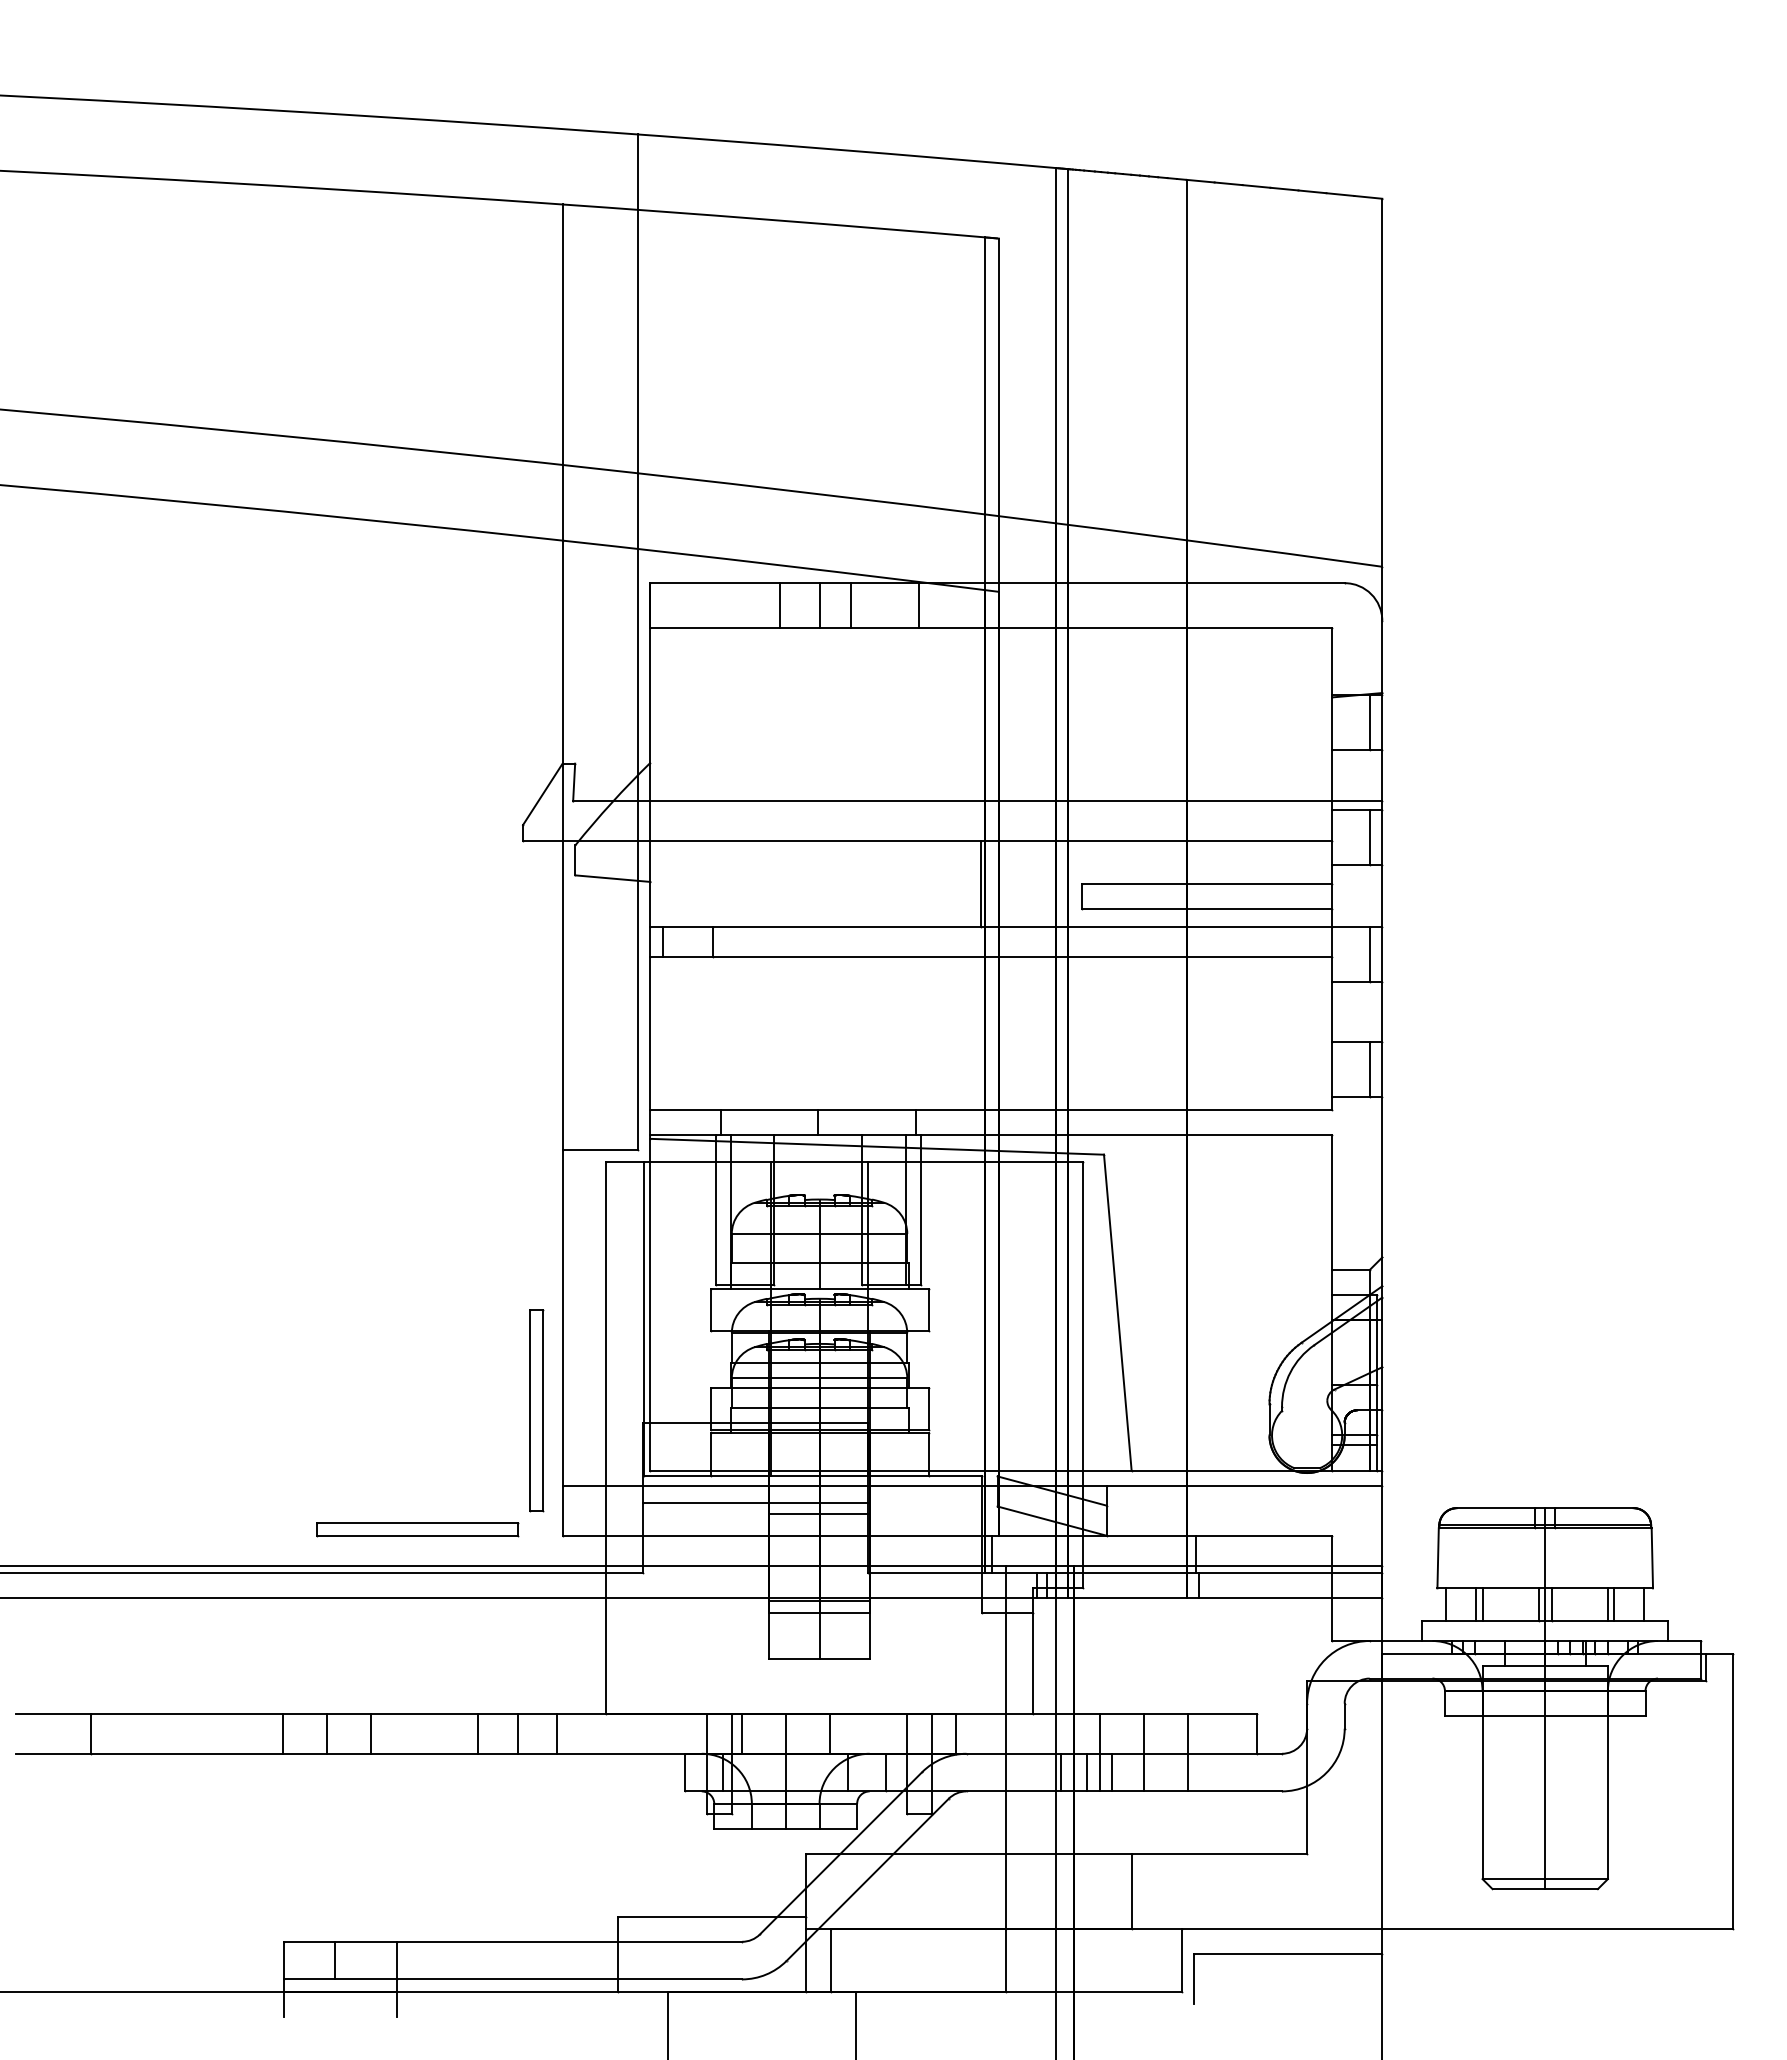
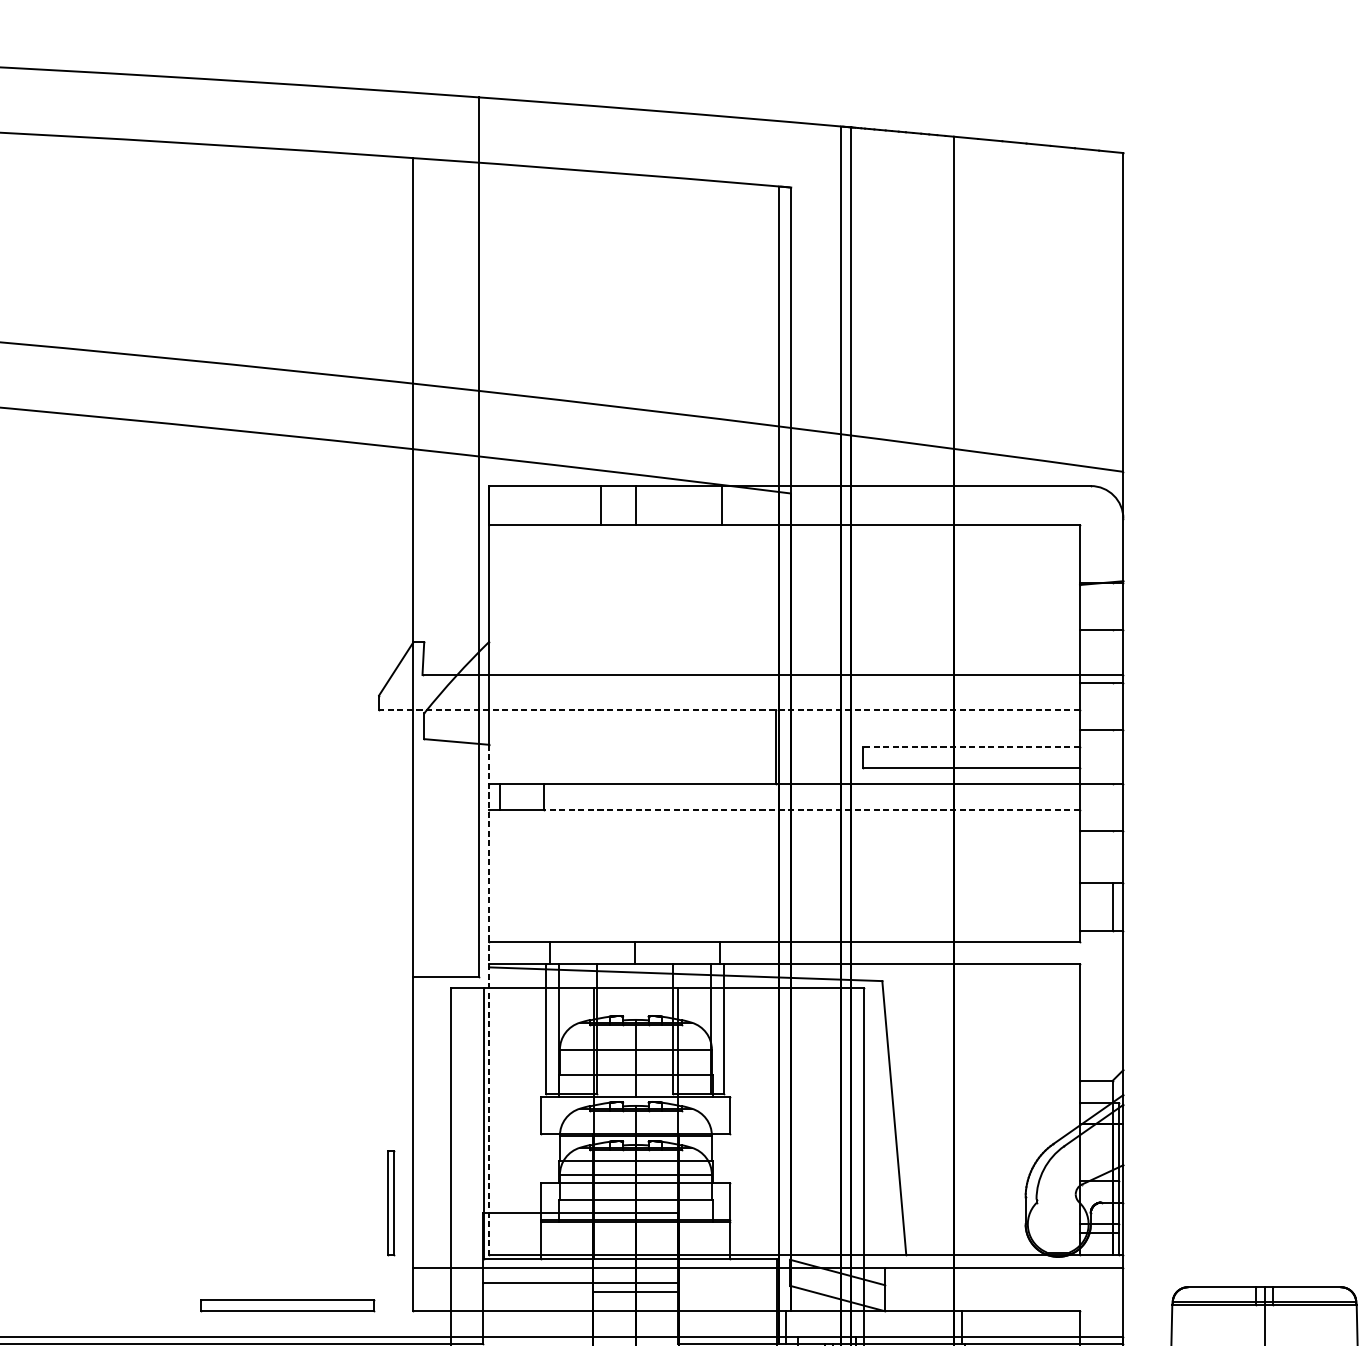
line: (850, 605) -> (662, 505), removed
line: (1369, 721) -> (1112, 605), removed
line: (1369, 837) -> (1112, 706), removed
line: (927, 841) -> (729, 709), solid -> dashed
line: (1206, 883) -> (971, 746), solid -> dashed
line: (1369, 953) -> (1112, 806), removed
line: (1022, 956) -> (811, 809), solid -> dashed
line: (650, 1176) -> (489, 999), solid -> dashed
part: (536, 1410) -> (390, 1202), size x0.6

